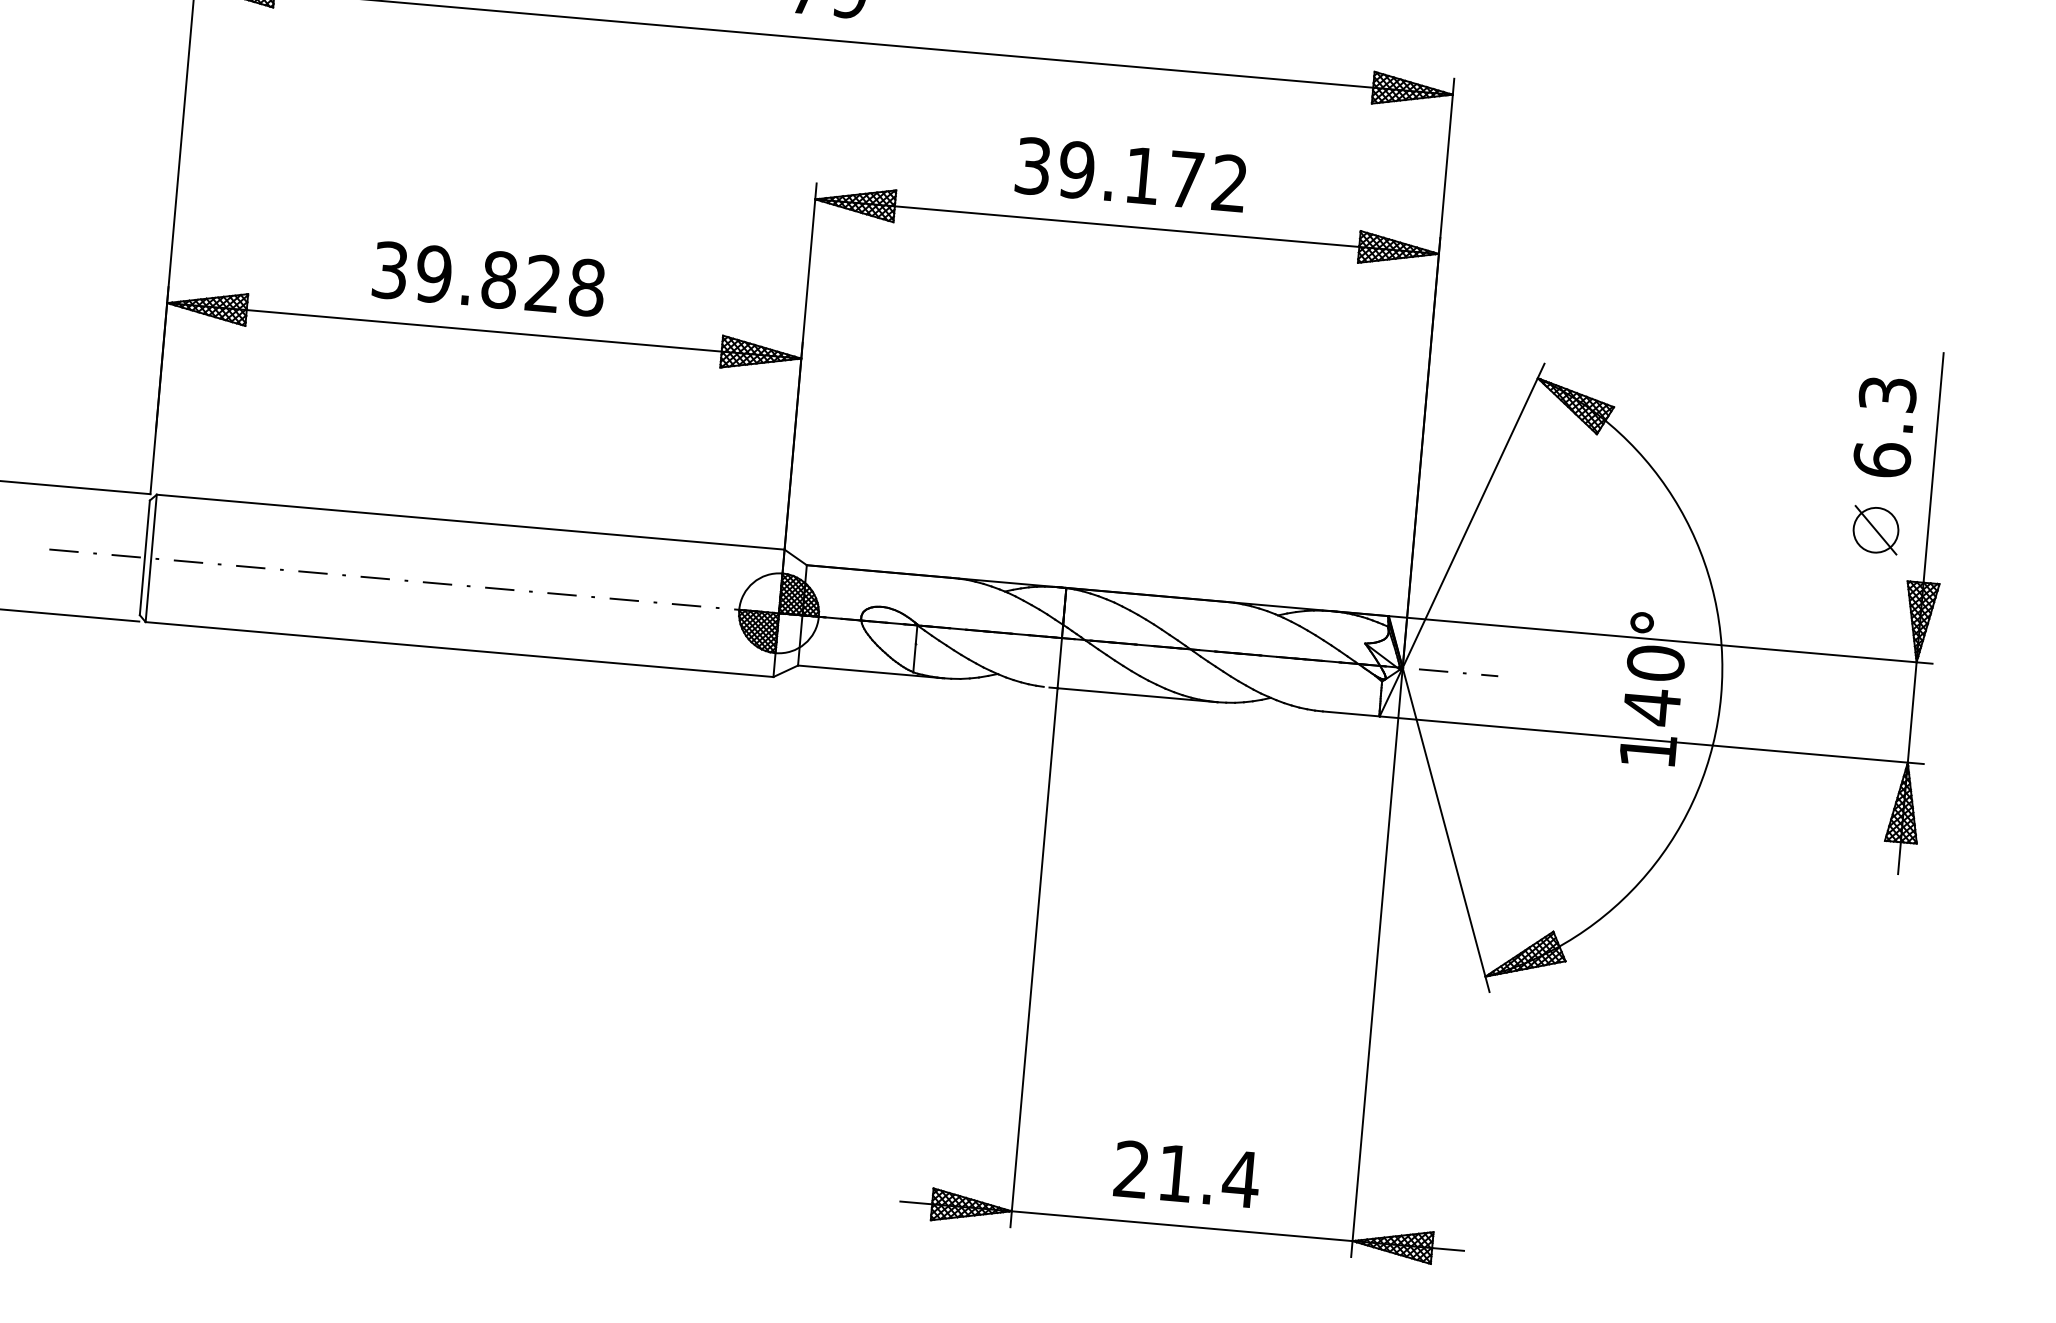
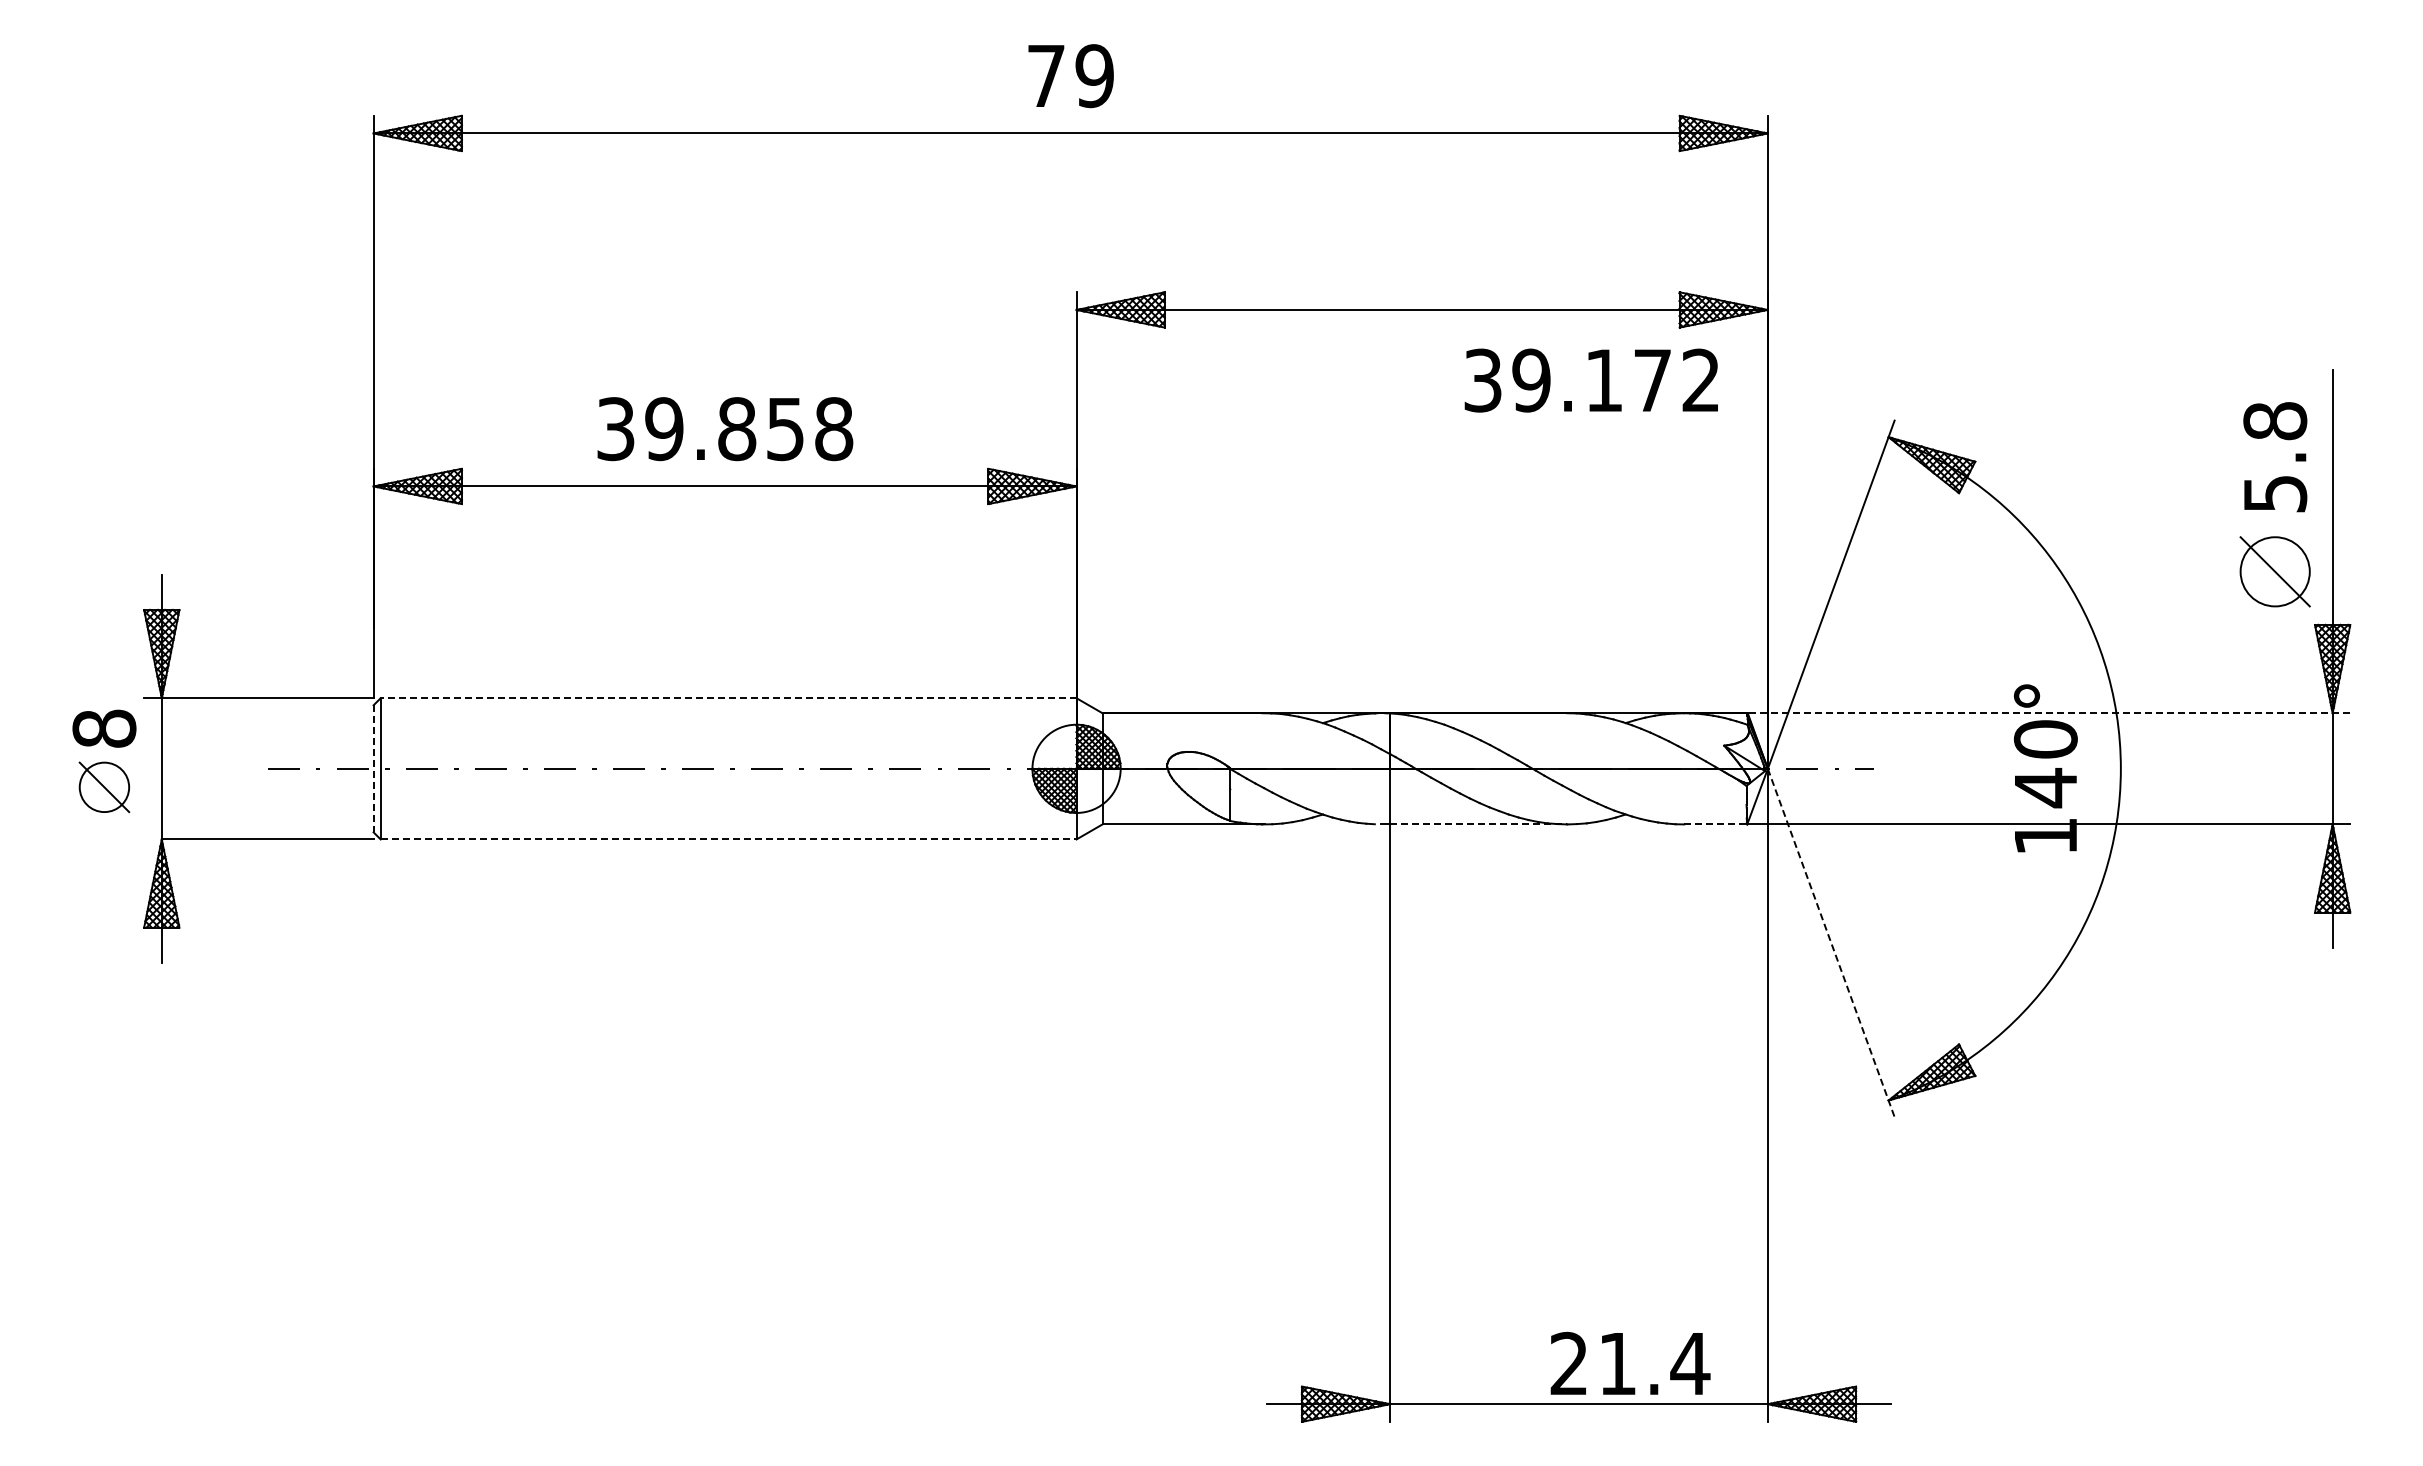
text: (1130, 174) -> (1590, 380), moved
text: (543, 284) -> (785, 429), 39.828 -> 39.858
text: (1885, 427) -> (2275, 457), 6.3 -> 5.8
line: (470, 522) -> (728, 698), solid -> dashed
part: (1876, 529) -> (2275, 571), size x1.4
line: (144, 557) -> (373, 768), solid -> dashed
line: (1660, 640) -> (2048, 713), solid -> dashed
line: (459, 649) -> (728, 839), solid -> dashed
line: (1137, 695) -> (1478, 824), solid -> dashed
line: (1351, 713) -> (1715, 824), solid -> dashed
line: (1446, 830) -> (1831, 943), solid -> dashed
text: (1187, 1173) -> (1630, 1362), moved

